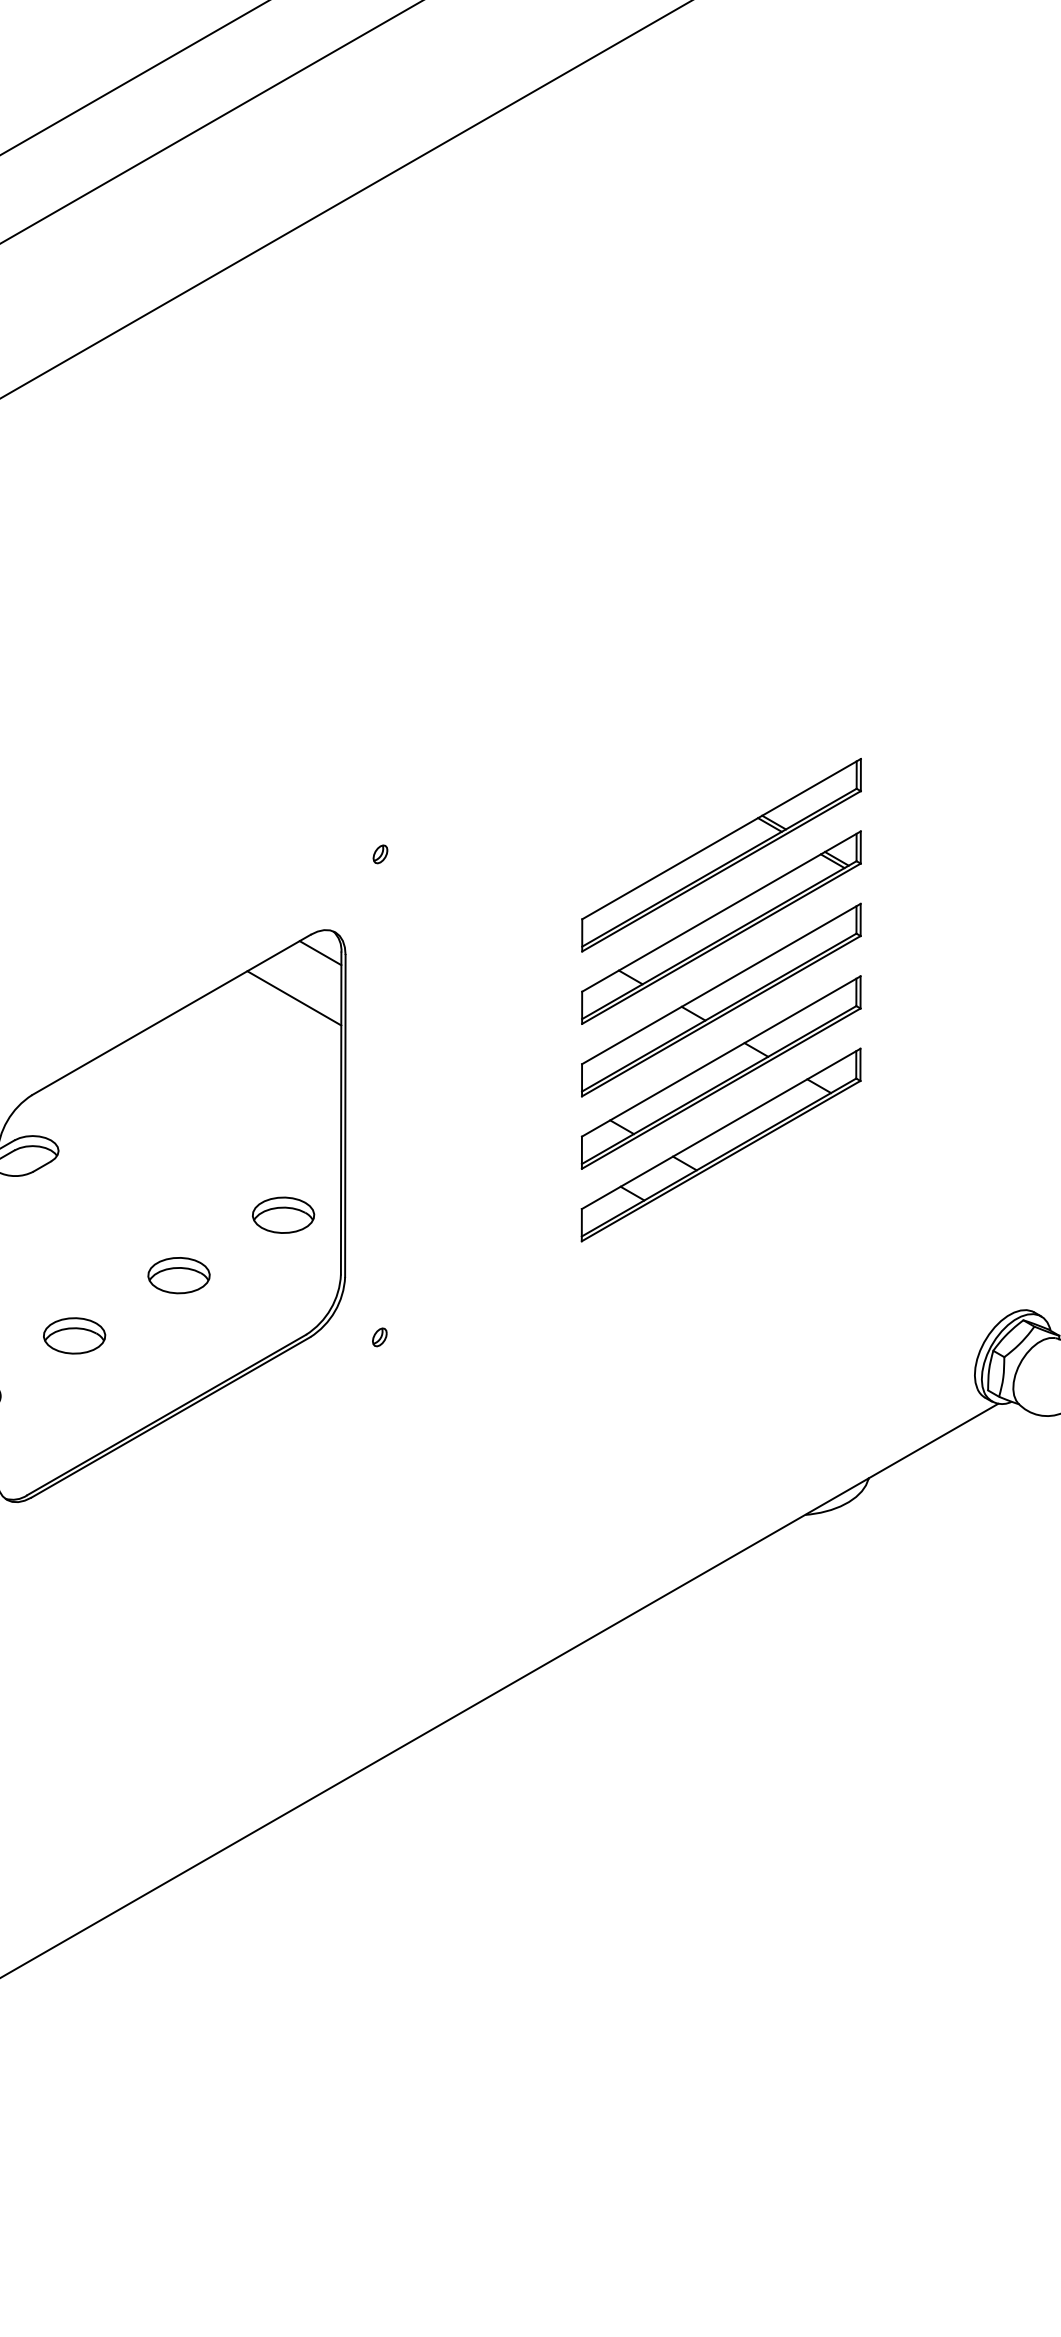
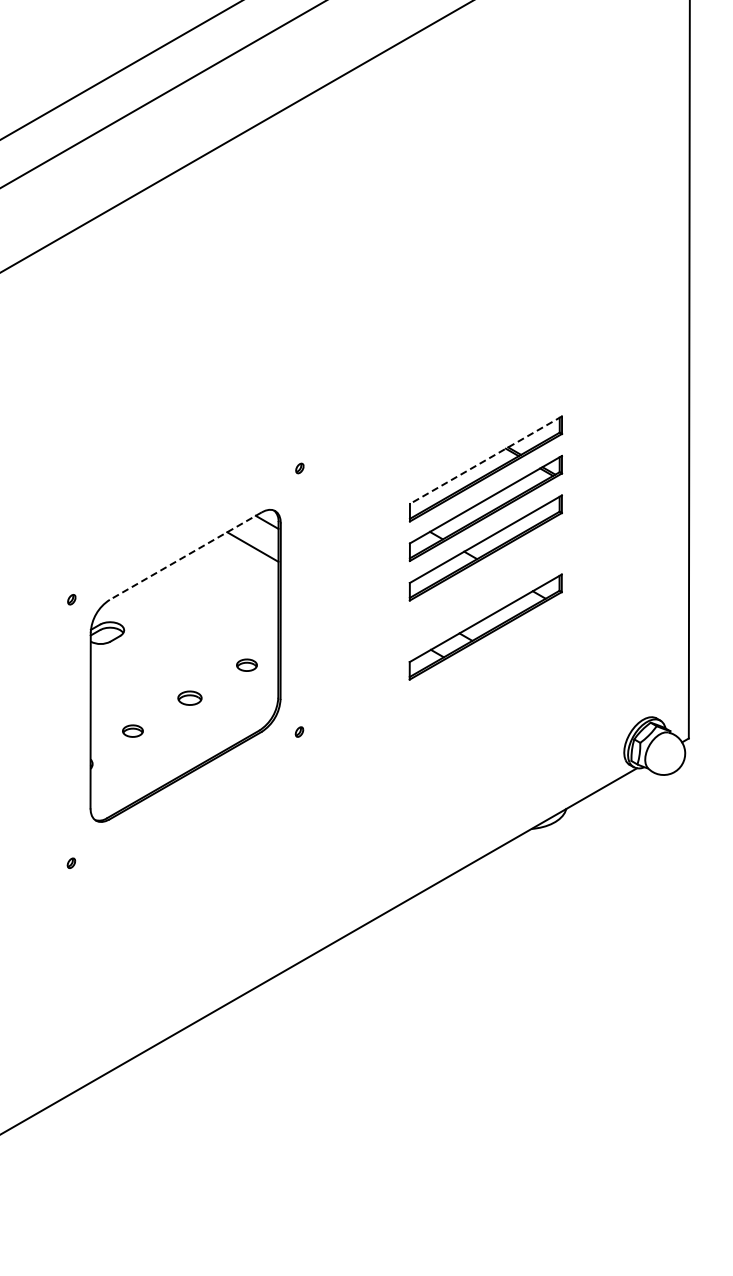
line: (722, 839) -> (486, 460), solid -> dashed
line: (170, 1015) -> (185, 556), solid -> dashed
part: (720, 1072) -> (485, 587), removed
part: (282, 1213) -> (246, 664), size x0.6
part: (178, 1274) -> (189, 697), size x0.7
part: (73, 1334) -> (132, 730), size x0.6

